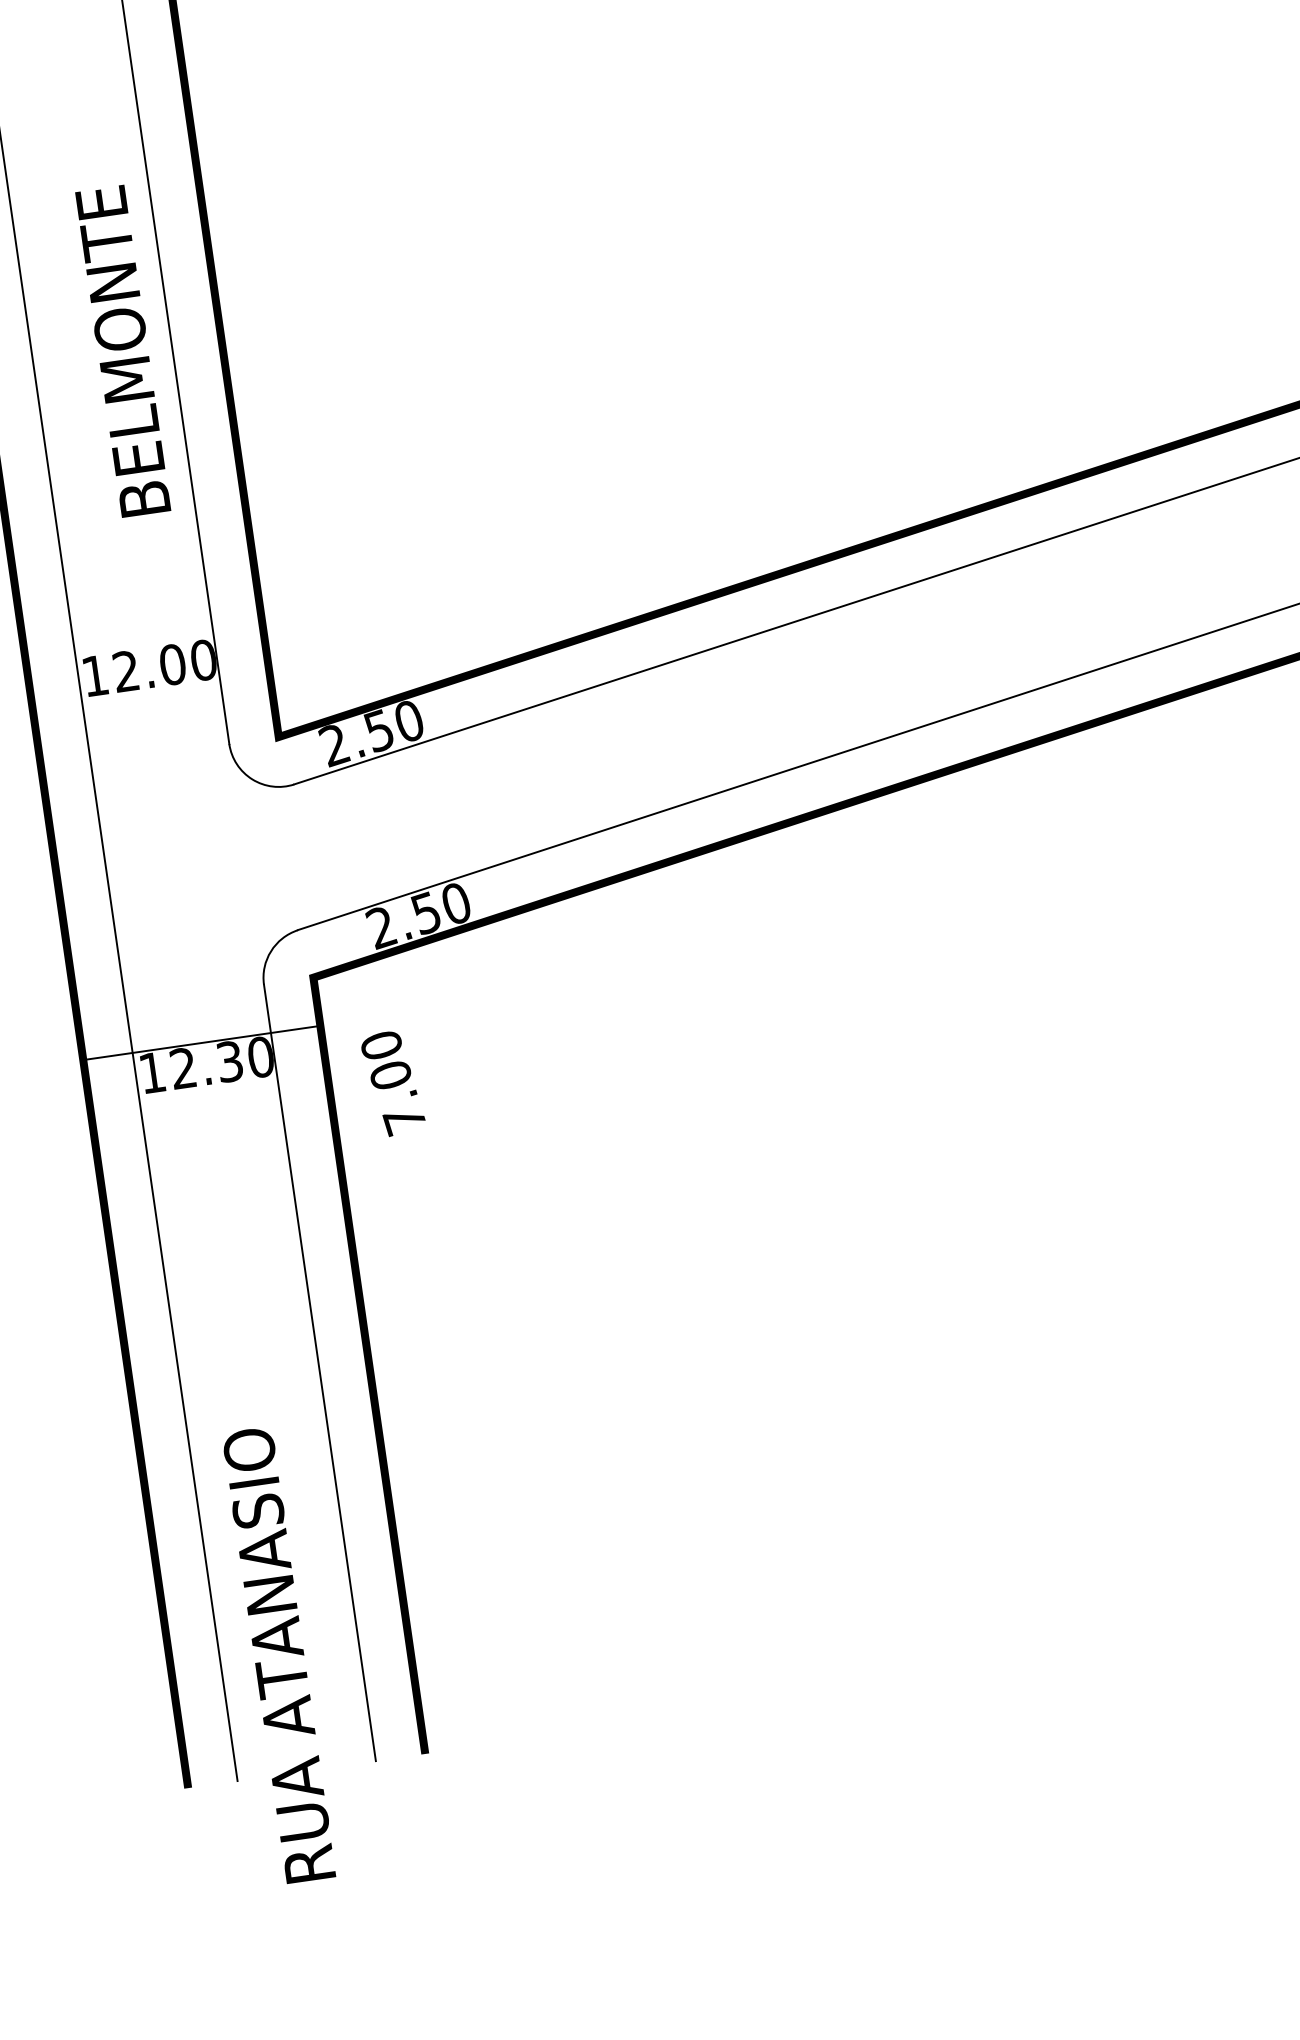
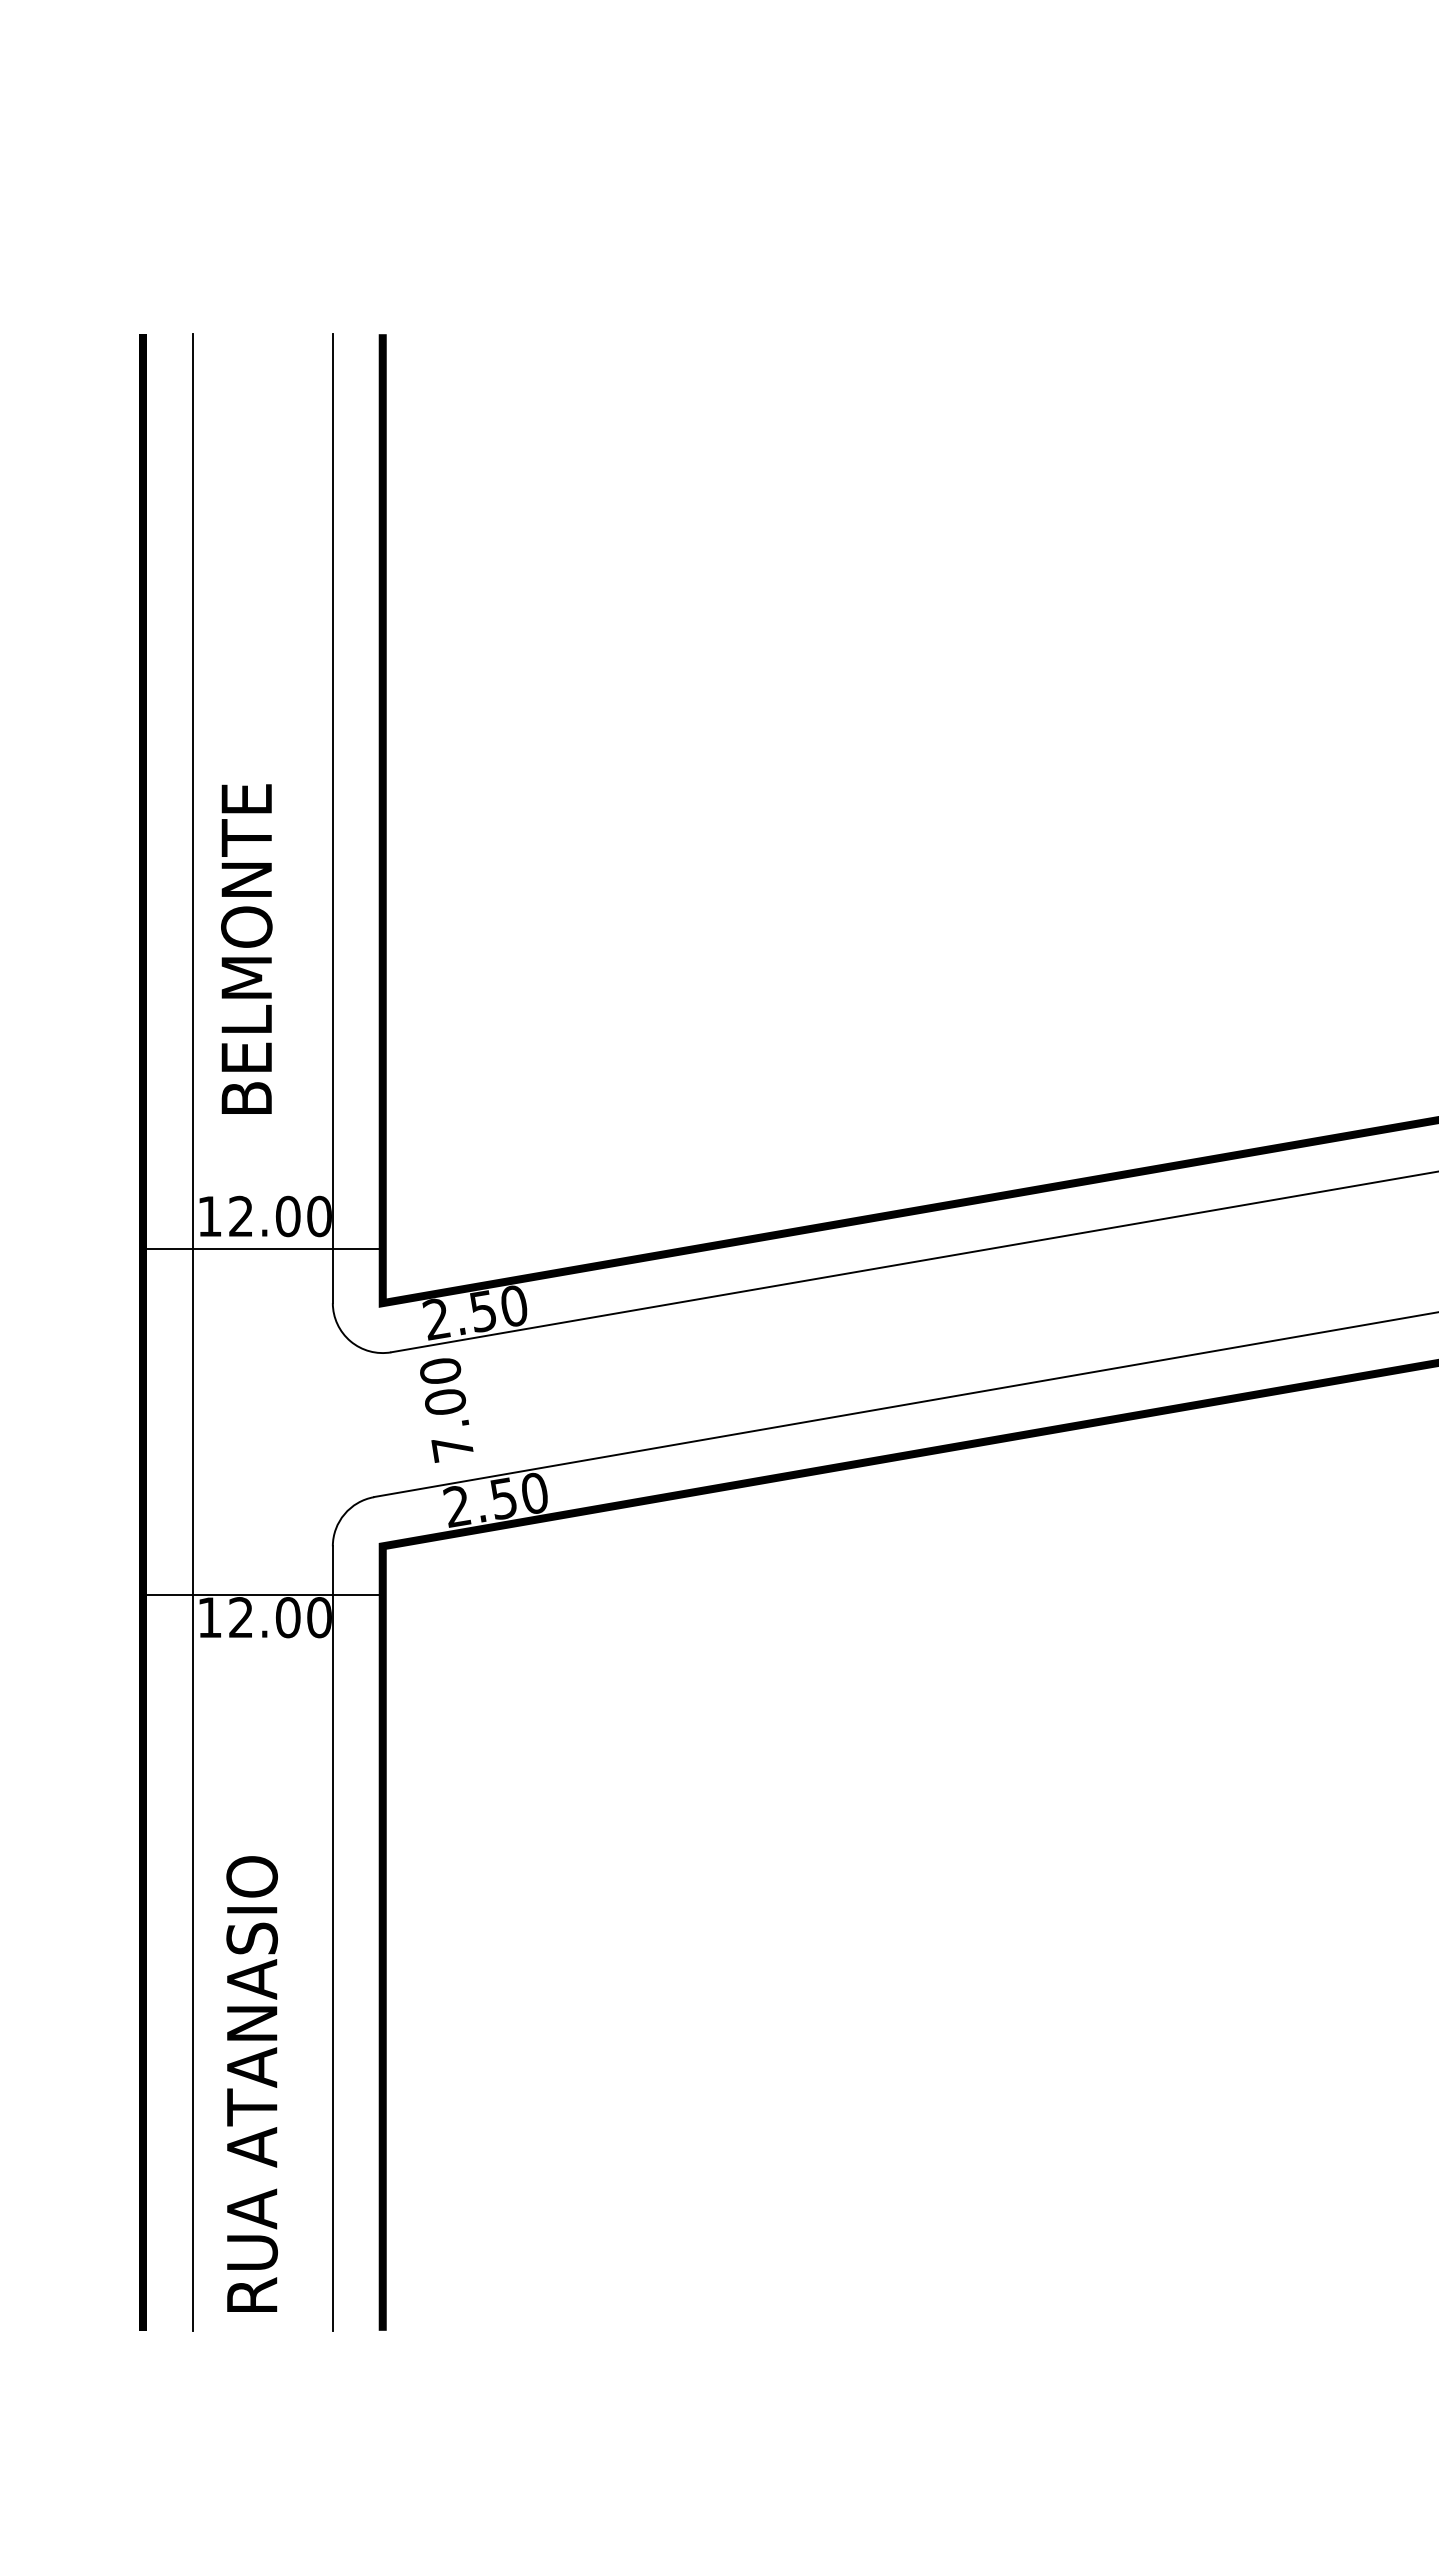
text: (122, 350) -> (246, 948), moved
line: (152, 701) -> (262, 1249), added
text: (229, 1061) -> (287, 1617), 12.30 -> 12.00
text: (393, 1083) -> (446, 1410), moved
text: (278, 1654) -> (251, 2083), moved

